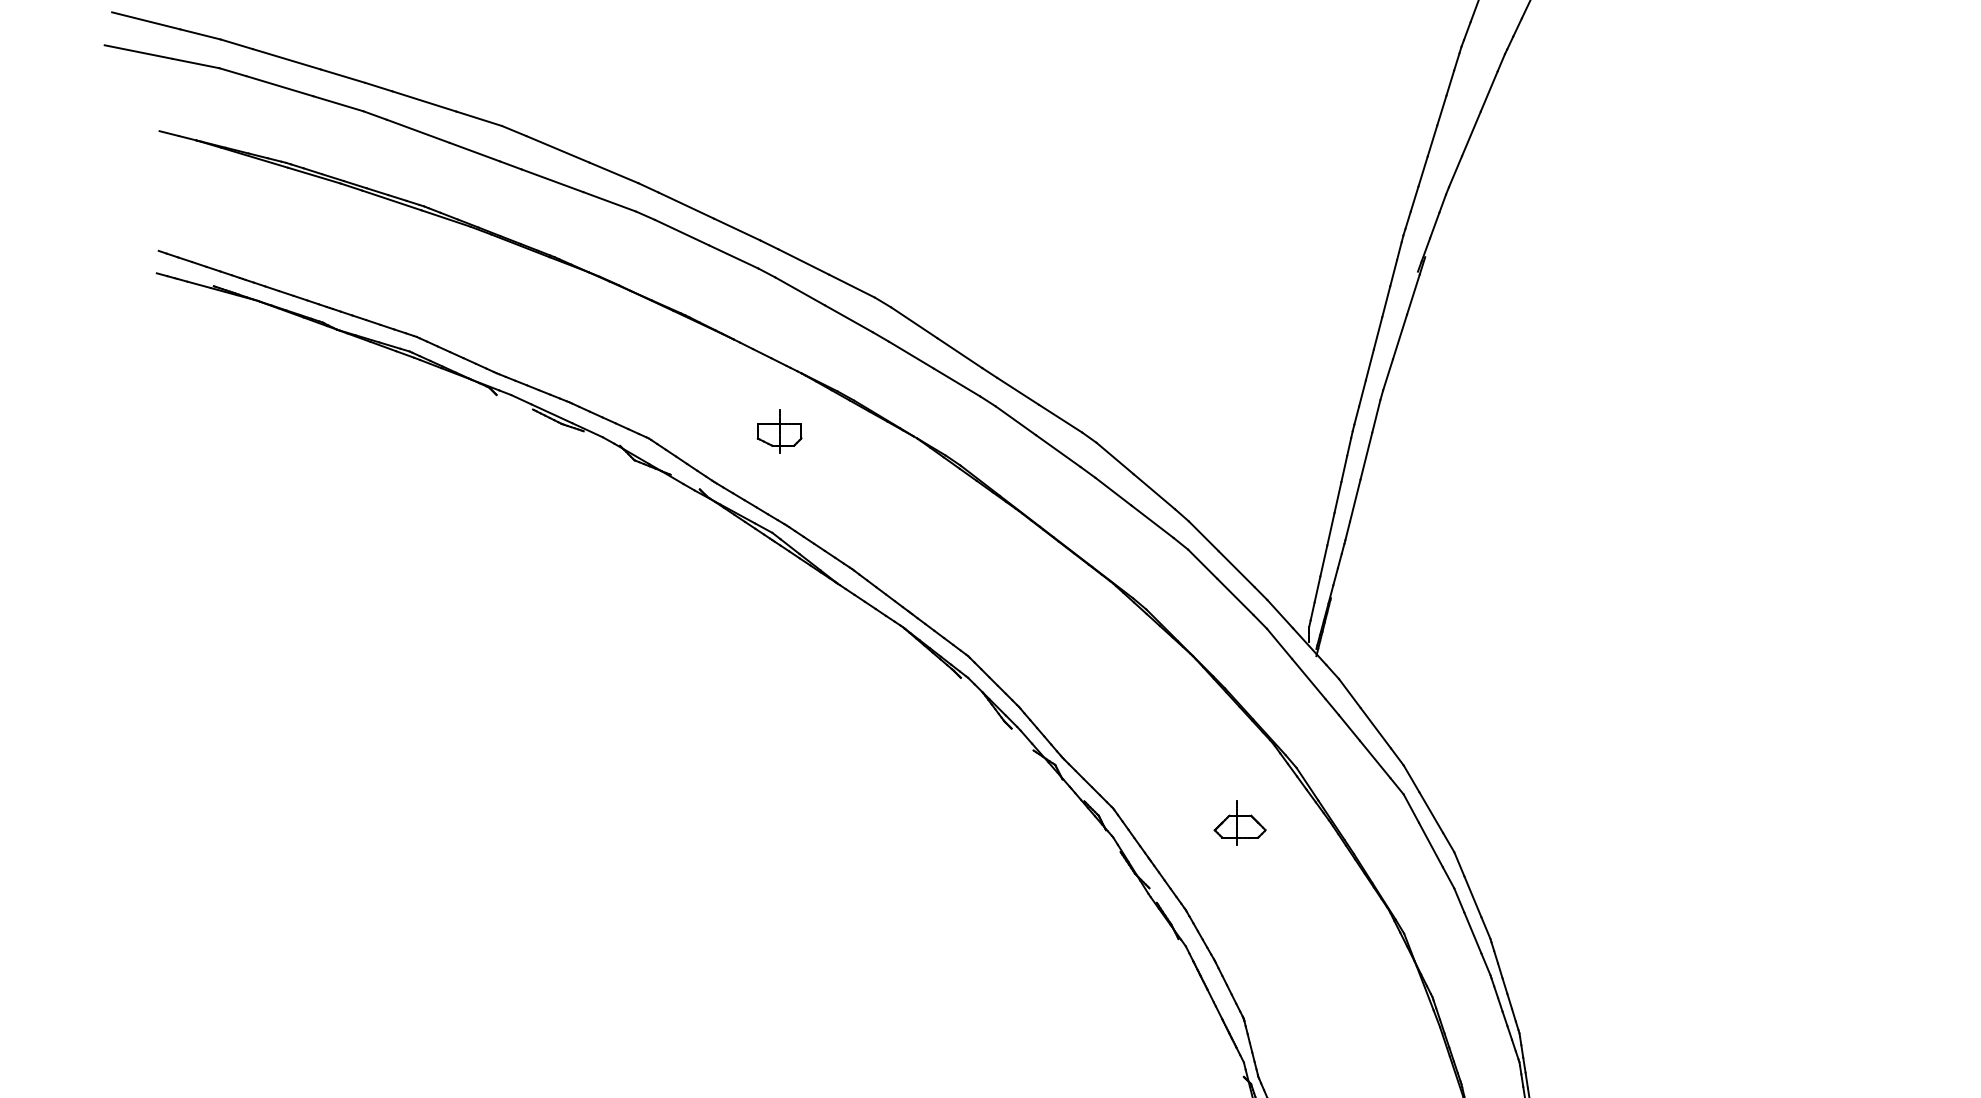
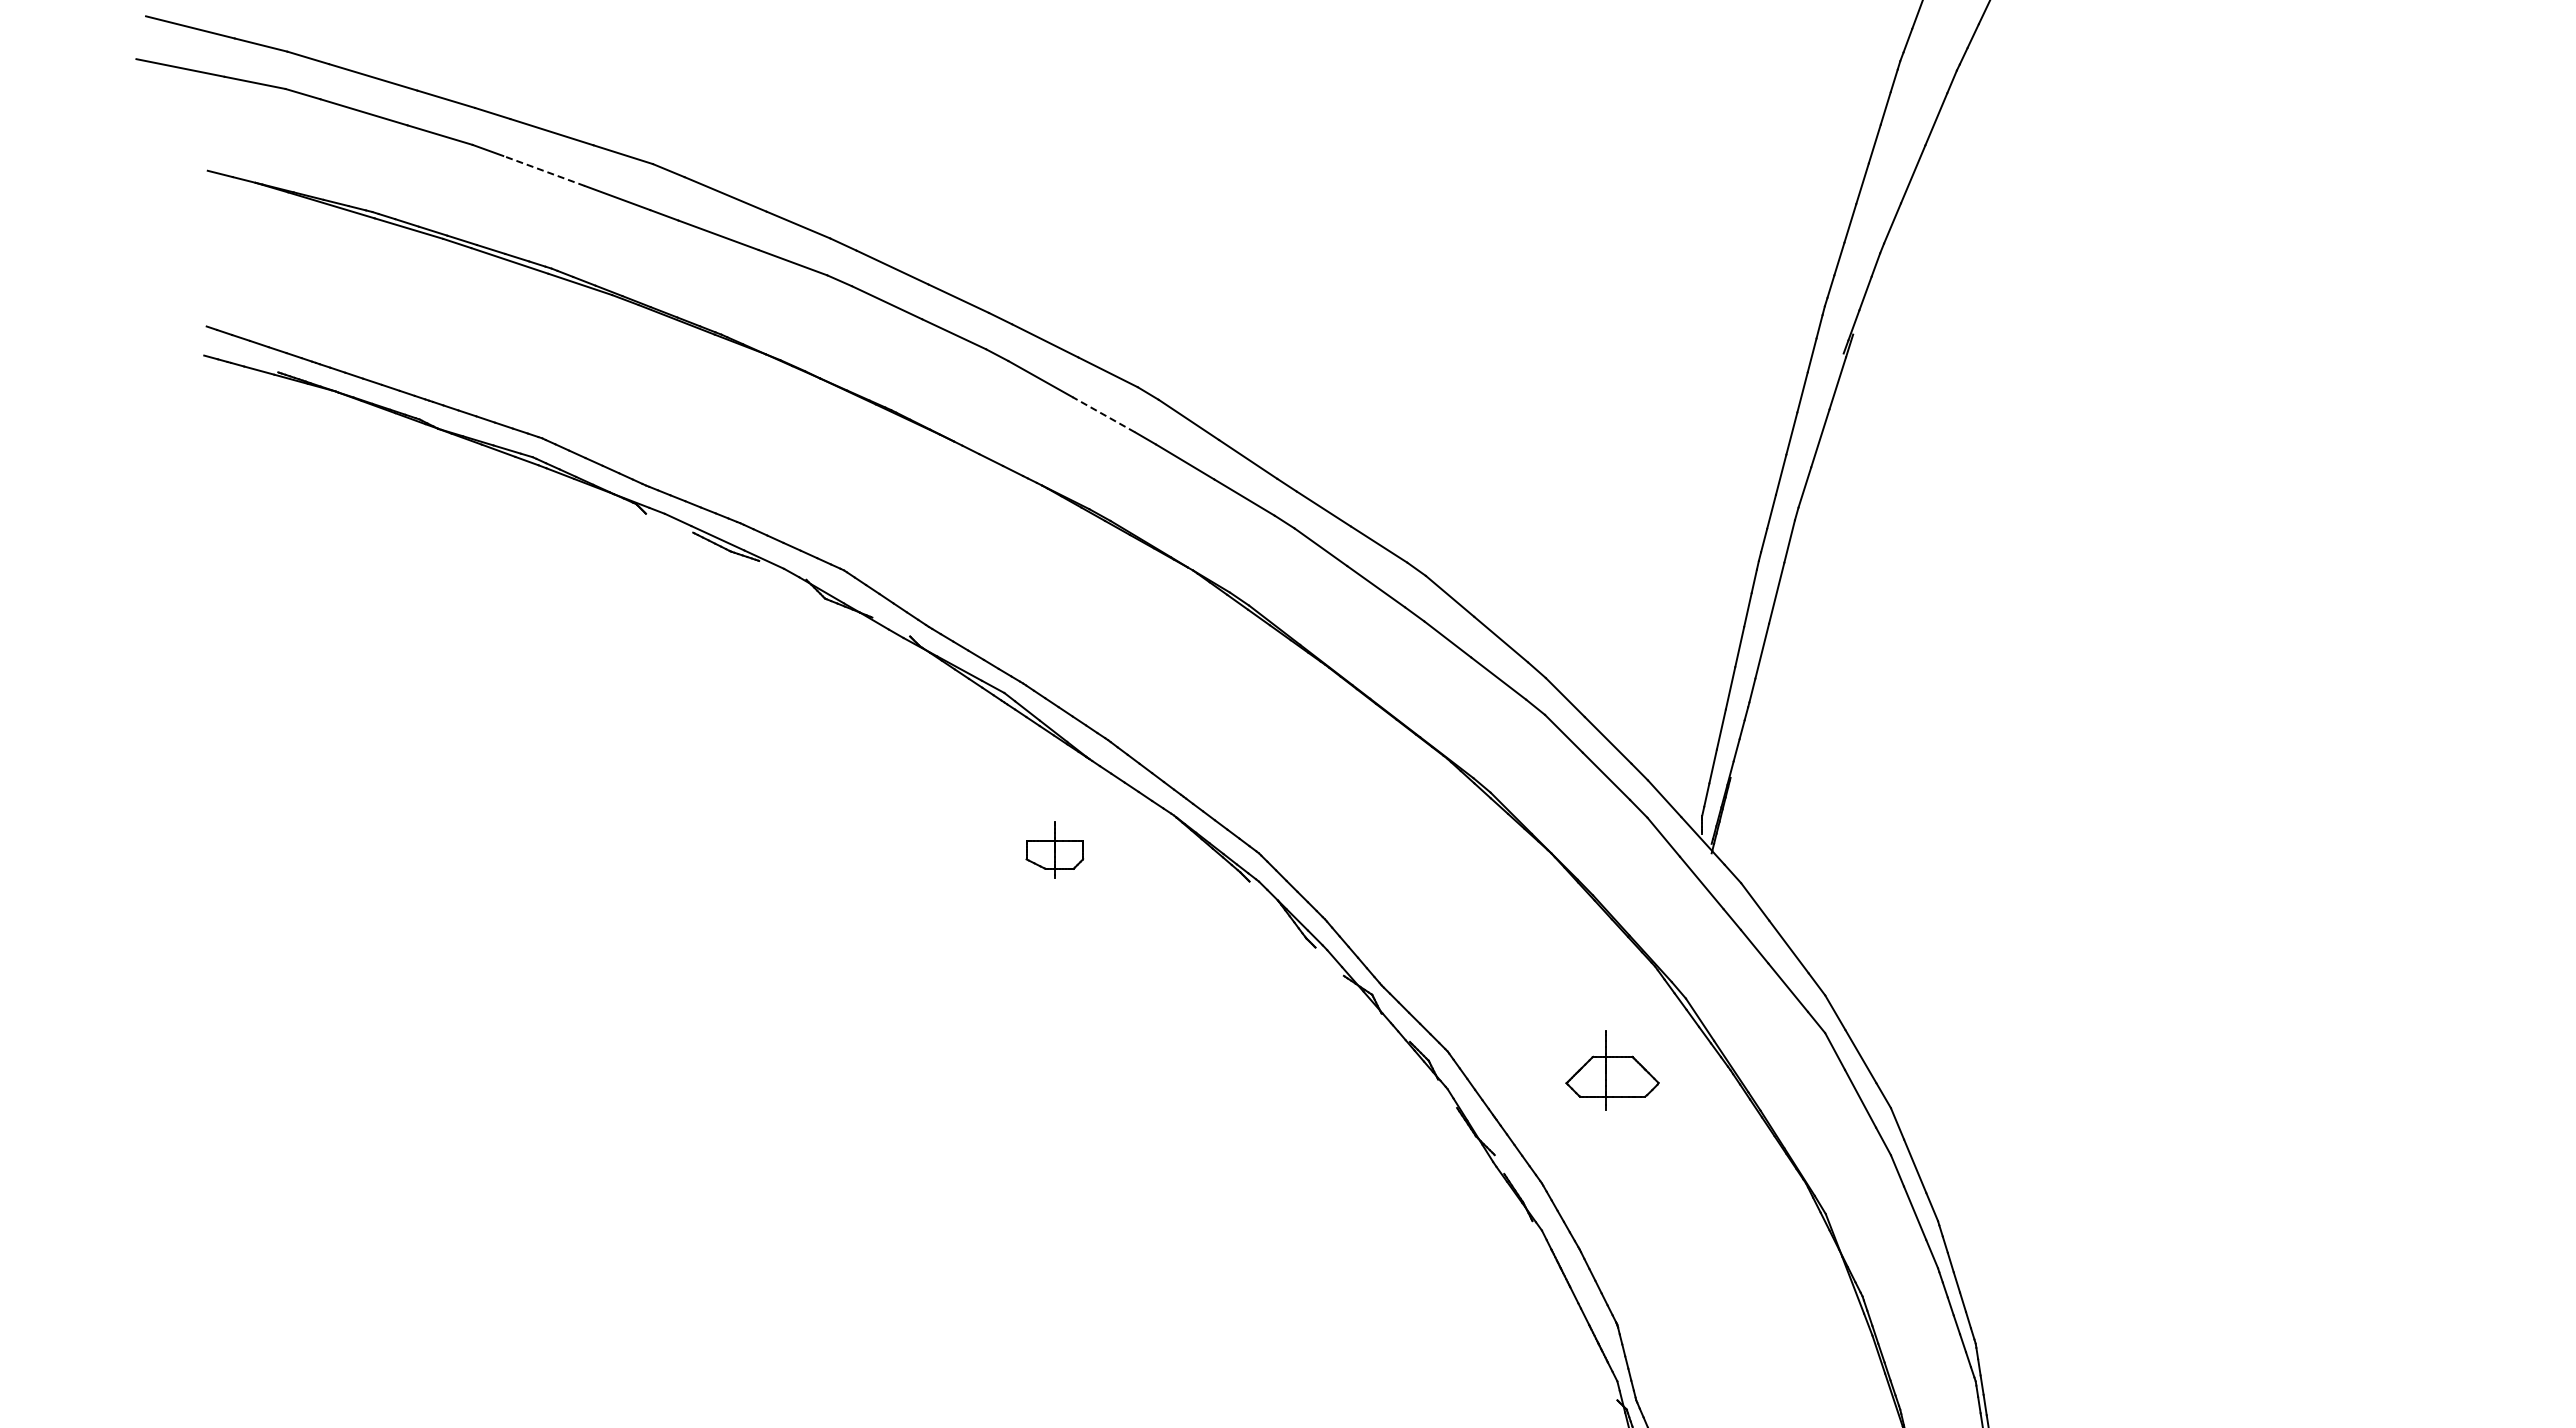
line: (418, 131) -> (544, 171), solid -> dashed
line: (848, 318) -> (1103, 414), solid -> dashed
part: (779, 430) -> (1054, 849), moved
part: (1240, 823) -> (1612, 1070), size x1.4

